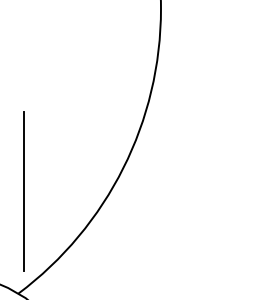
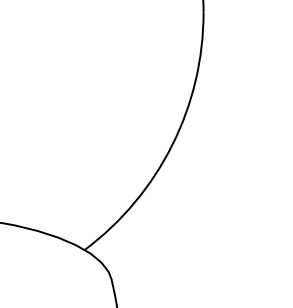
line: (22, 191) -> (88, 164), removed

